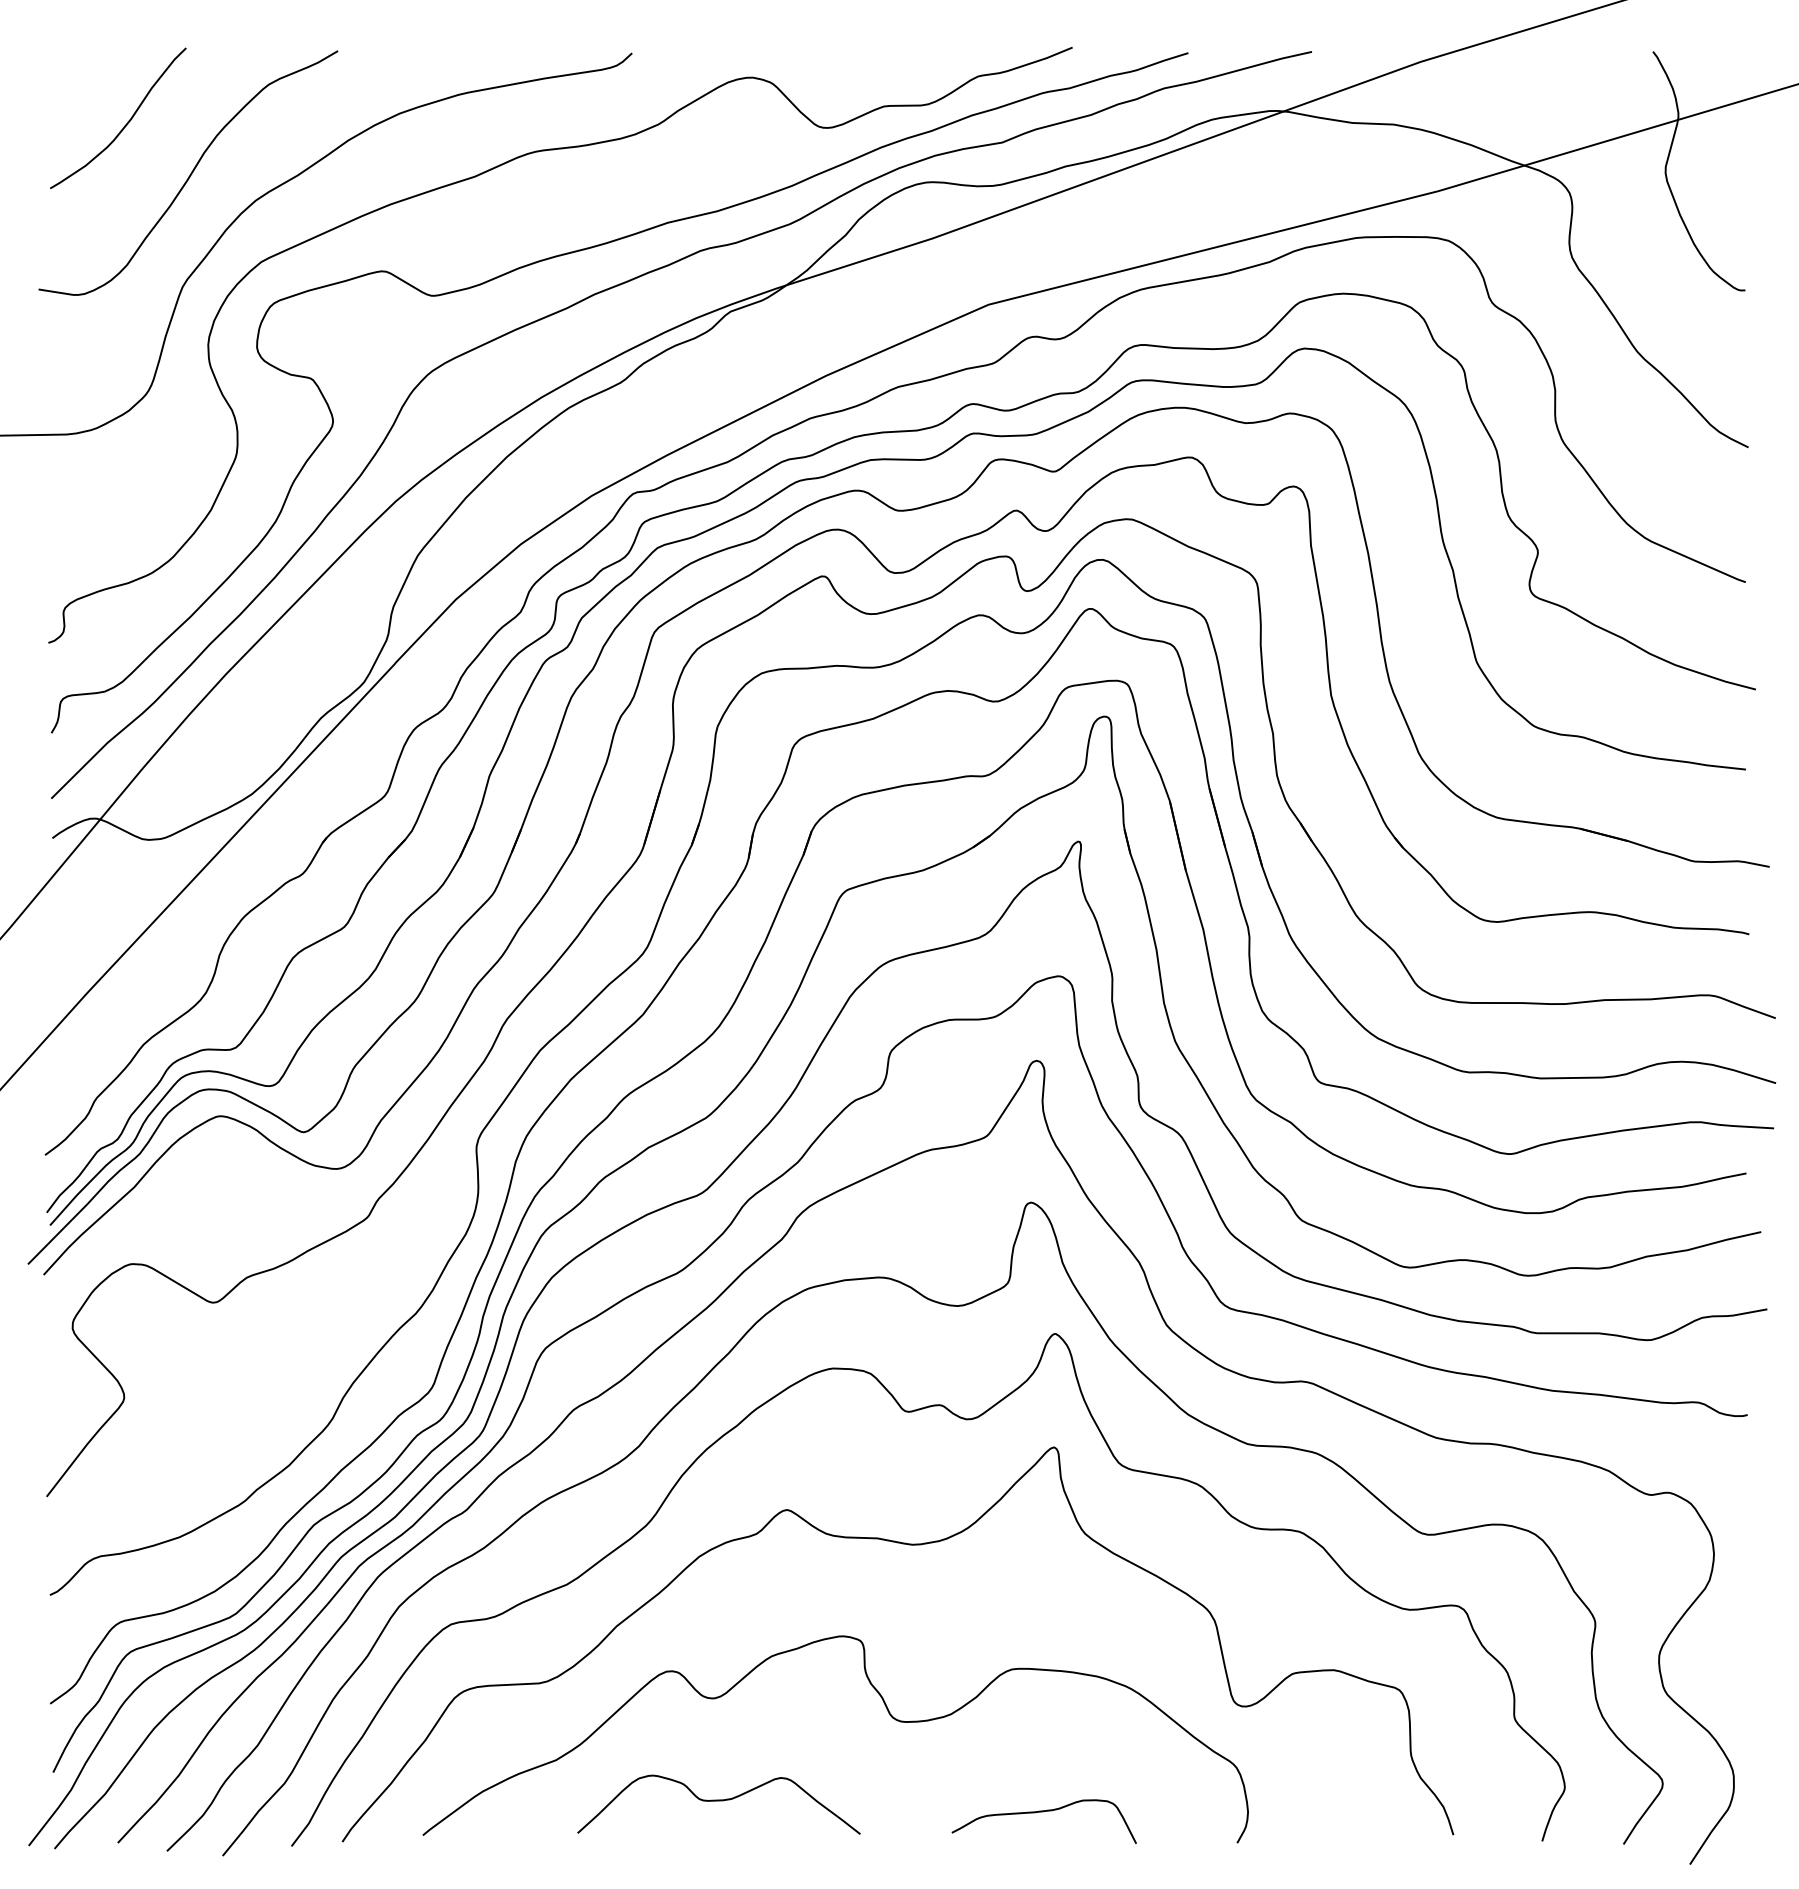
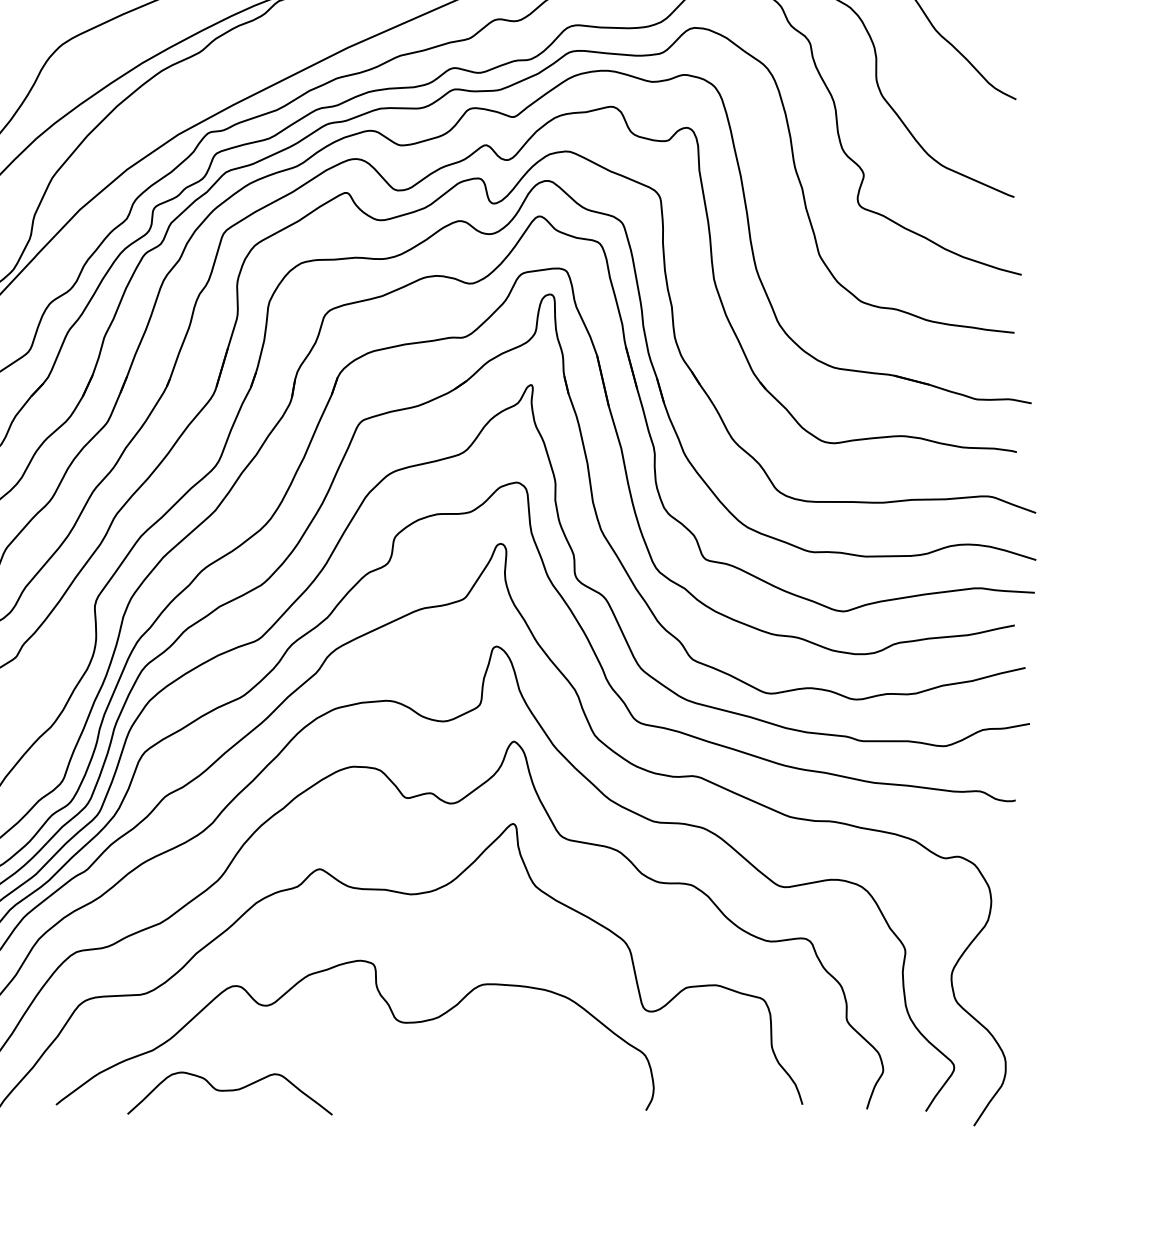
curve: (718, 1801) -> (229, 1091), moved
curve: (1043, 1812) -> (505, 1088), removed

